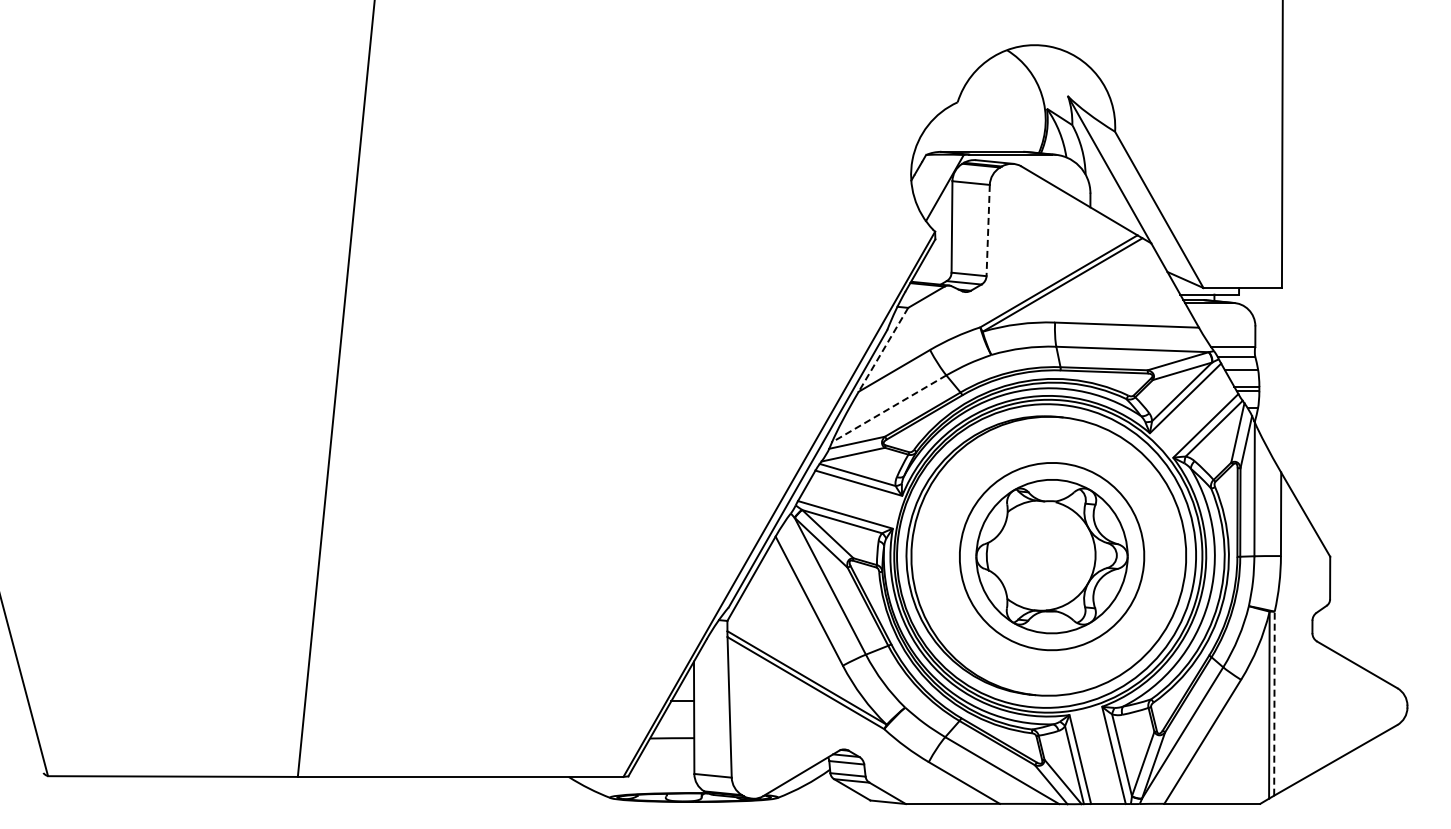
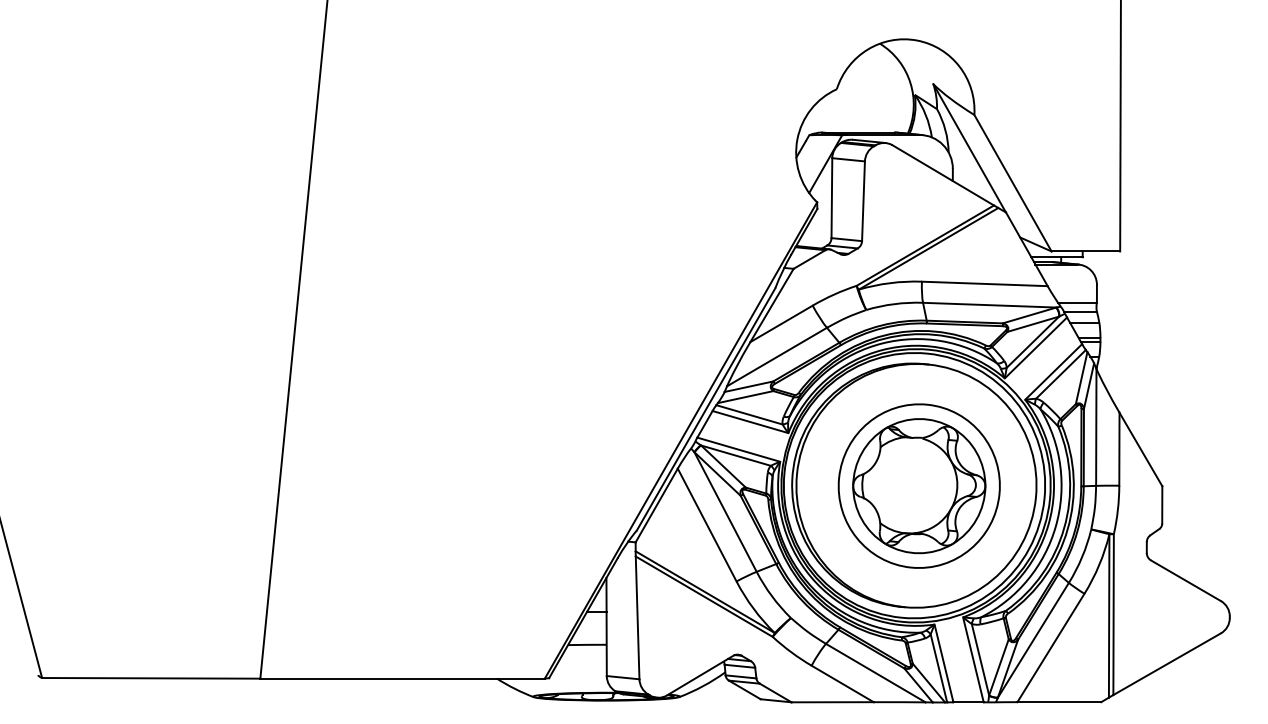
line: (988, 230) -> (863, 201), dashed -> solid
line: (883, 349) -> (772, 305), dashed -> solid
line: (888, 409) -> (776, 357), dashed -> solid
line: (1274, 703) -> (1113, 614), dashed -> solid

